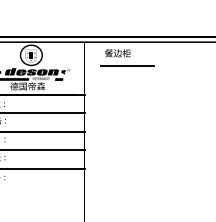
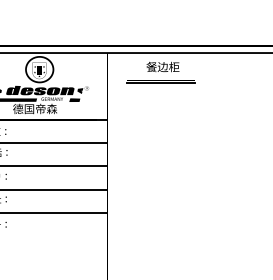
text: (117, 52) -> (162, 66), moved

